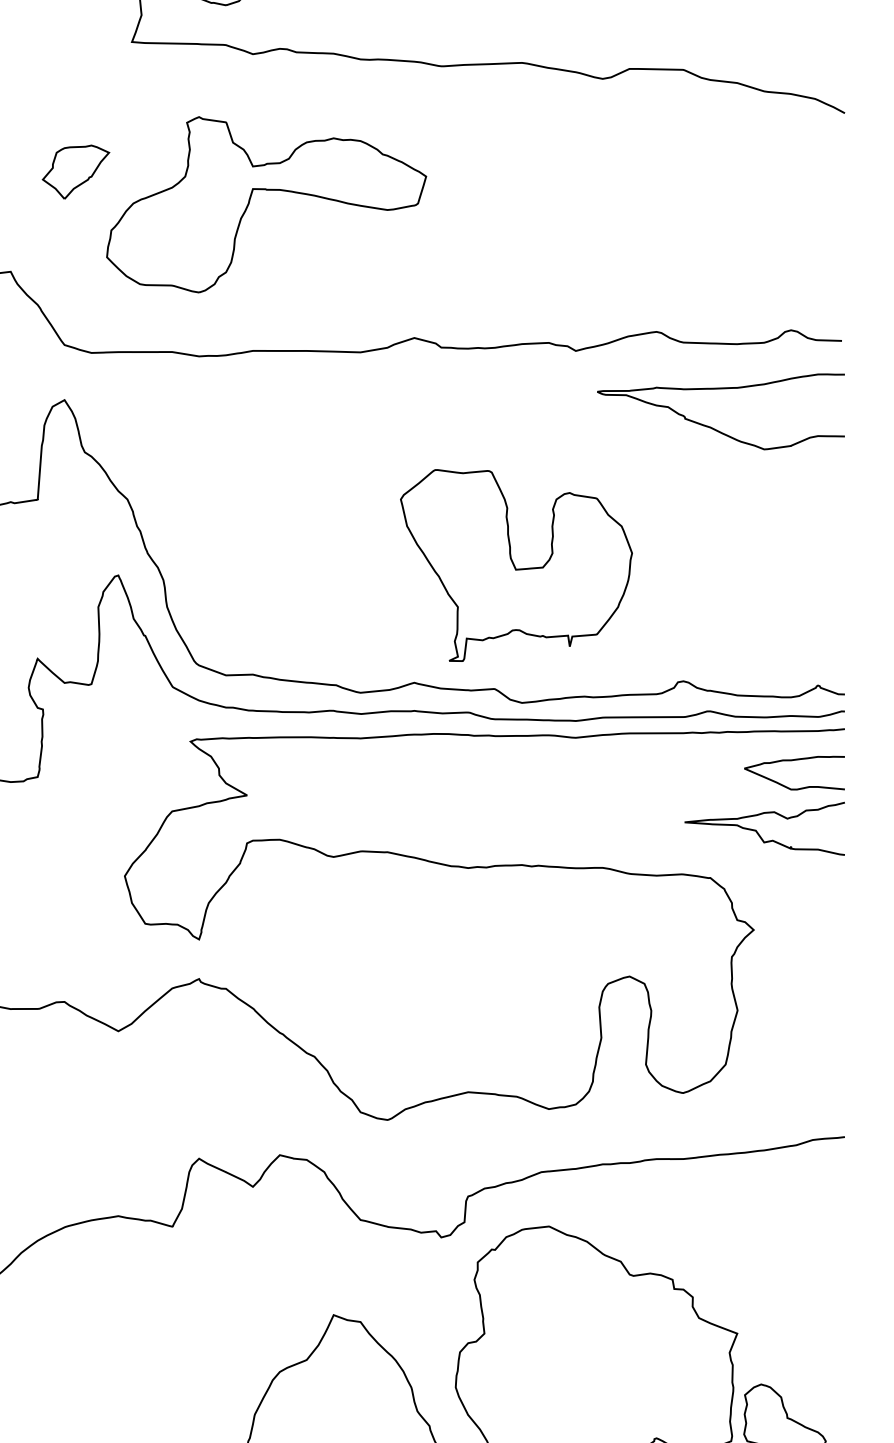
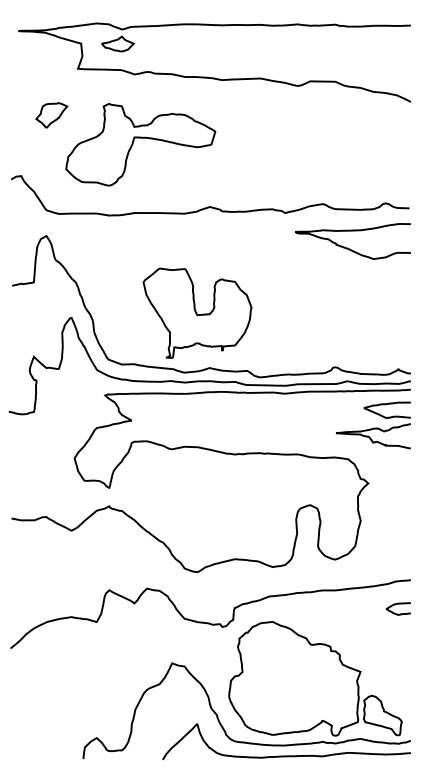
part: (75, 172) -> (51, 115), moved
part: (516, 563) -> (197, 312), moved
curve: (811, 1191) -> (395, 605), added

